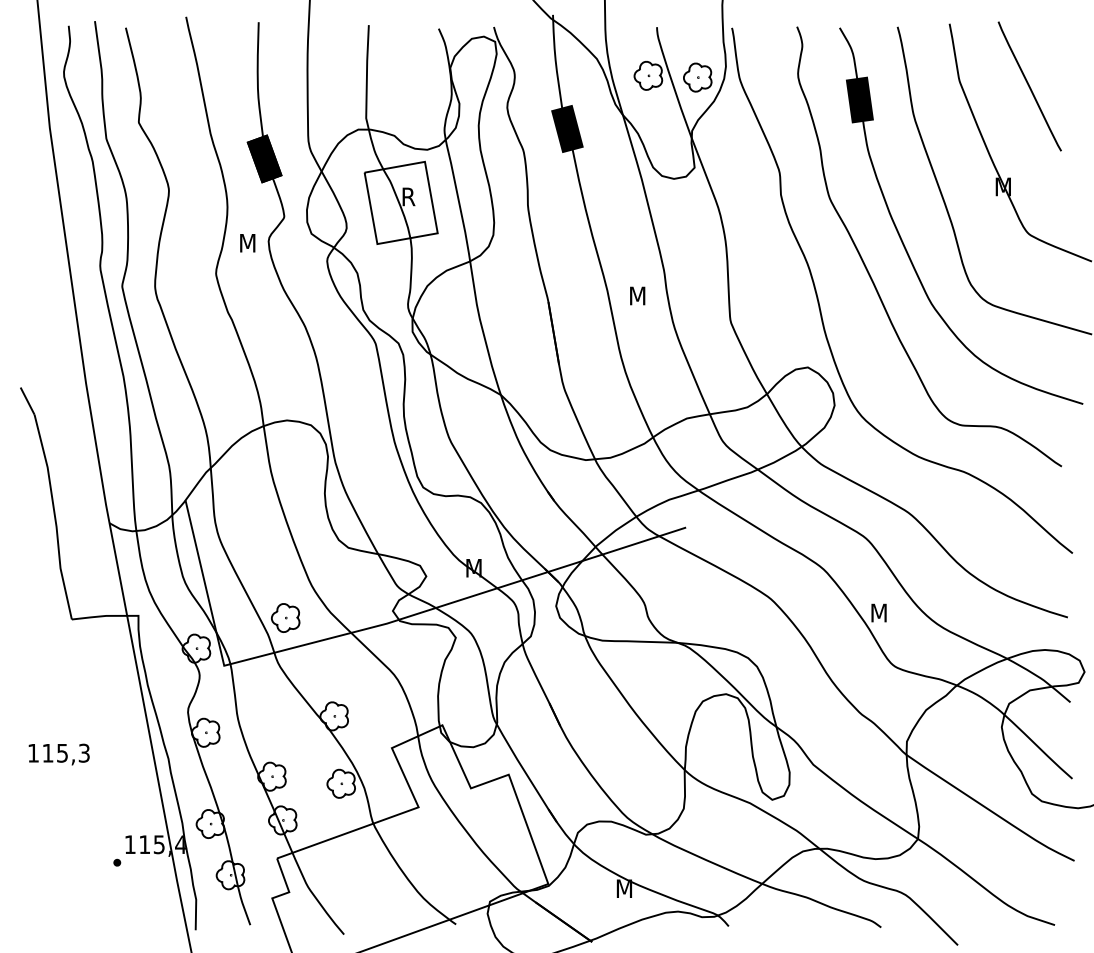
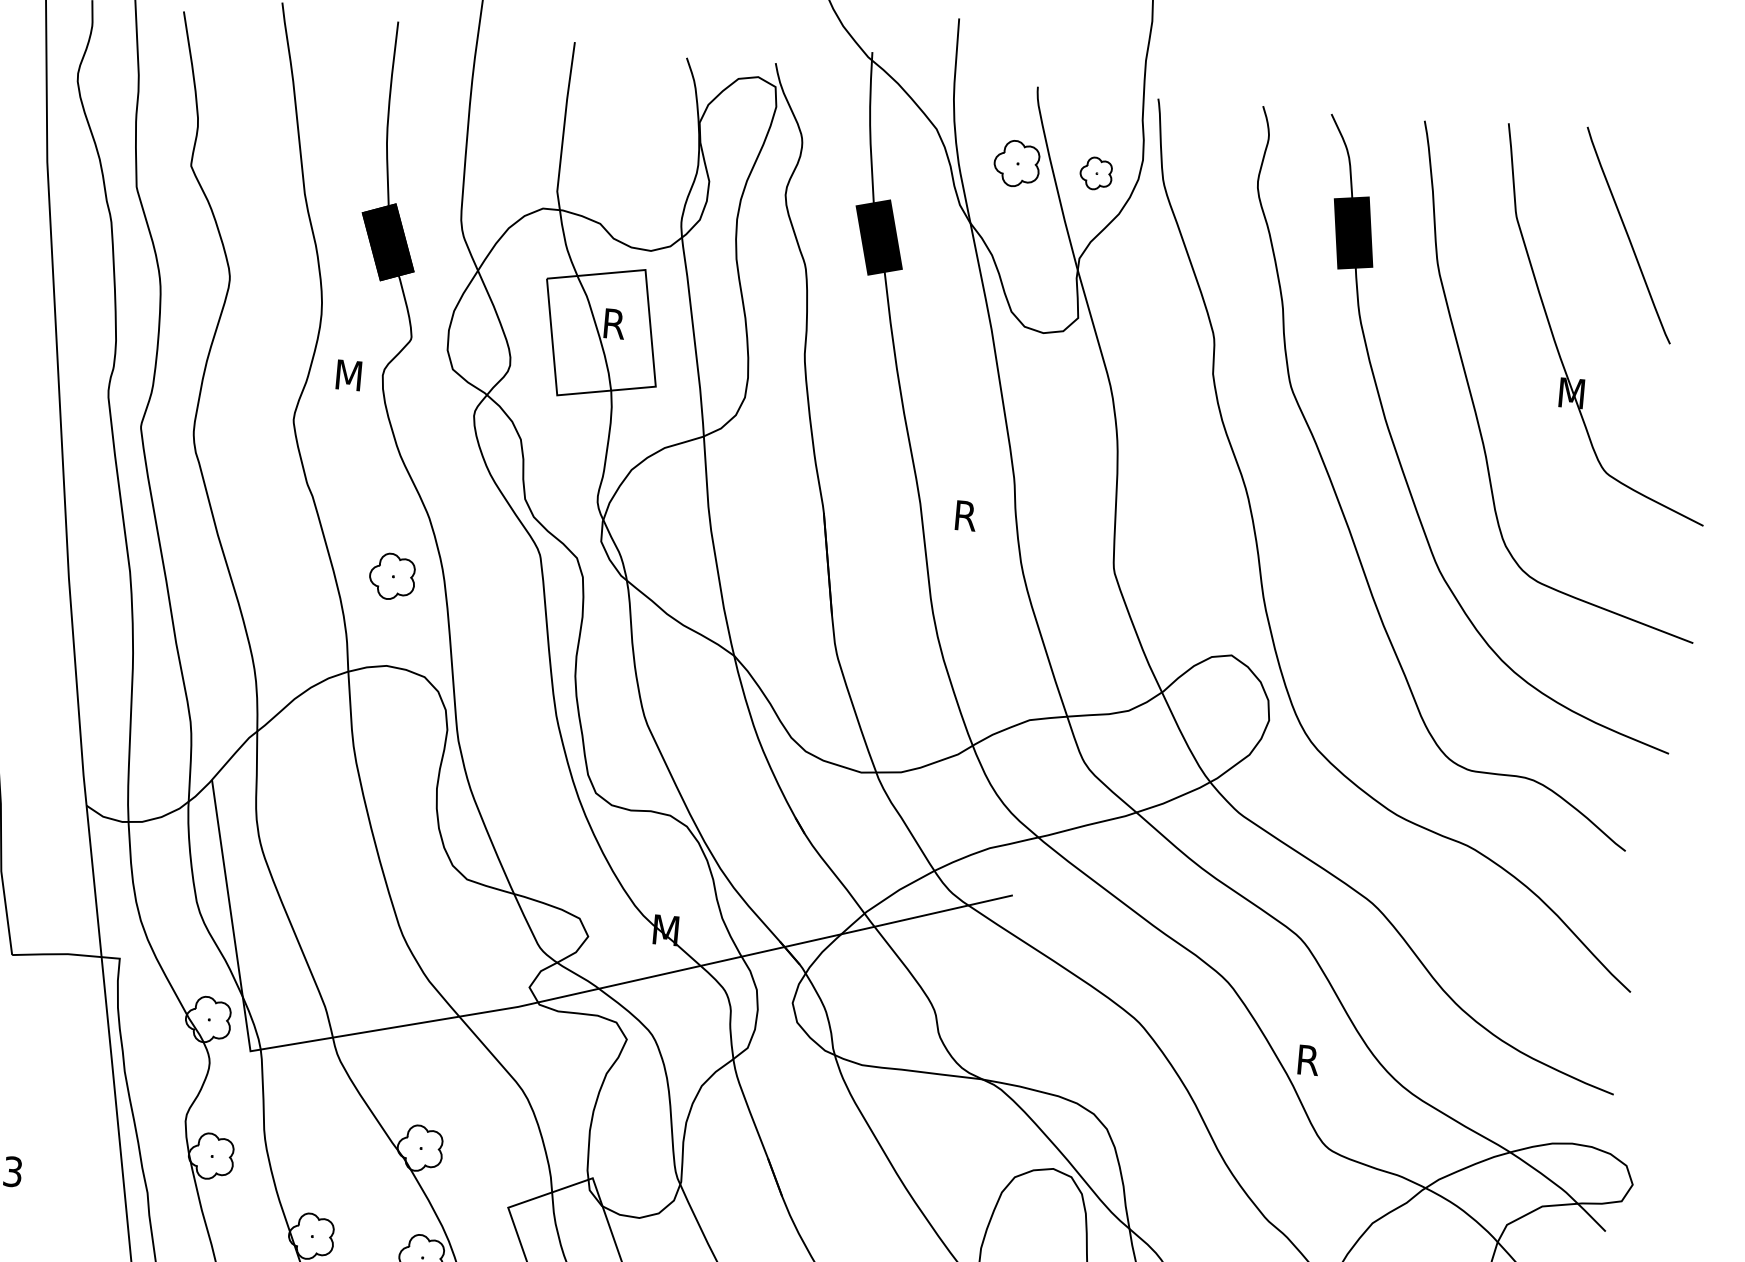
part: (697, 77) -> (1095, 173), size x0.7
text: (638, 295) -> (969, 515), M -> R
text: (879, 612) -> (1311, 1059), M -> R
part: (285, 617) -> (392, 575), moved

